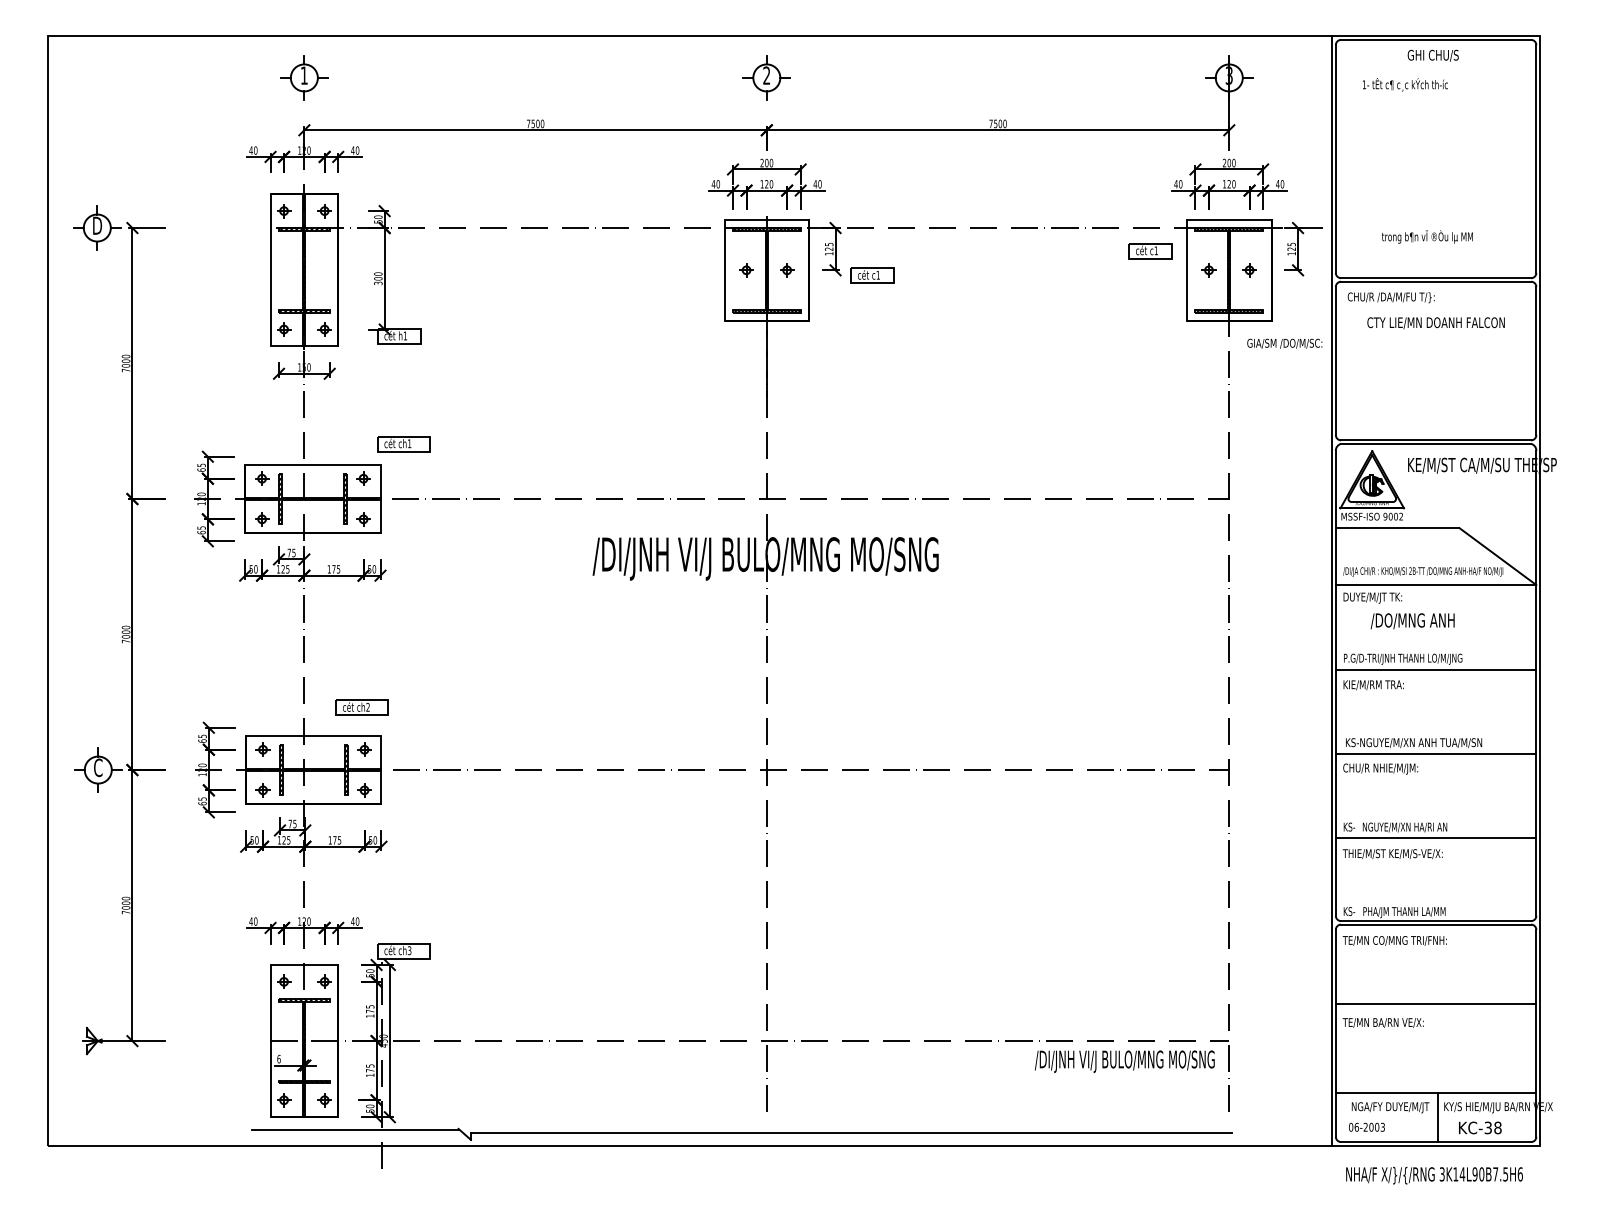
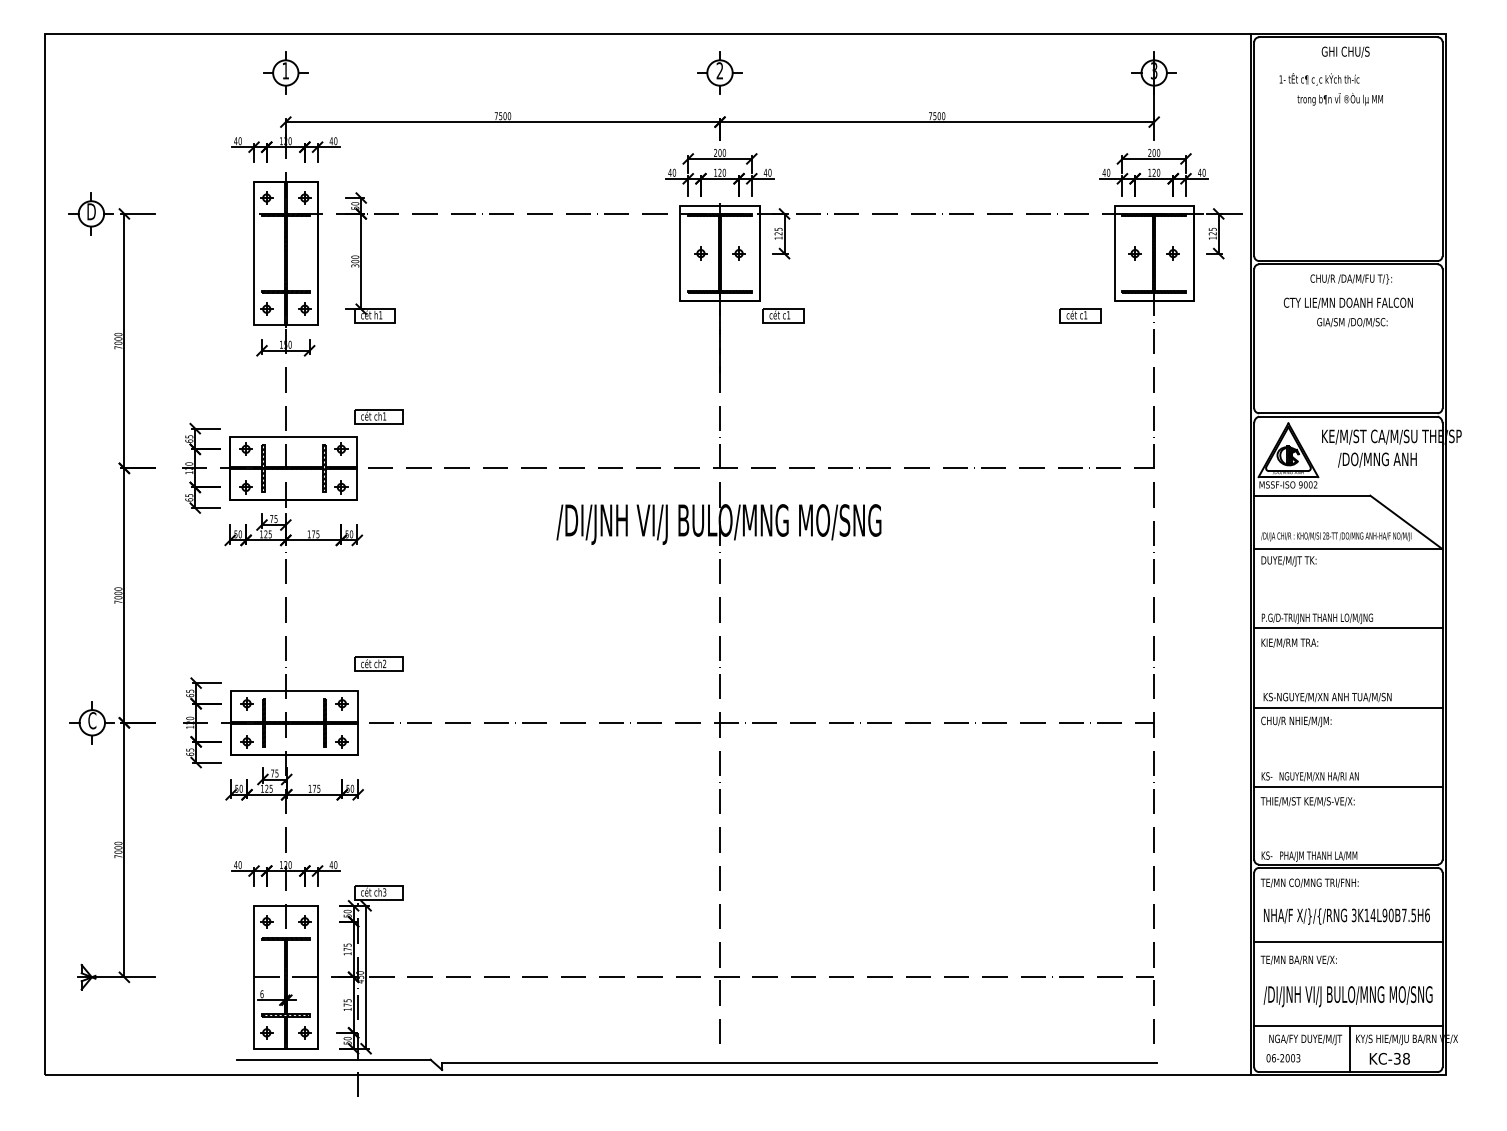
text: (1426, 237) -> (1339, 99), moved
part: (1150, 251) -> (1080, 315), moved
part: (872, 275) -> (783, 315), moved
text: (1390, 297) -> (1350, 279), moved
text: (1284, 343) -> (1352, 322), moved
text: (1412, 620) -> (1377, 459), moved
part: (361, 706) -> (378, 663), moved
text: (1124, 1061) -> (1347, 996), moved
text: (1434, 1175) -> (1346, 916), moved

